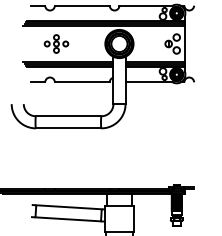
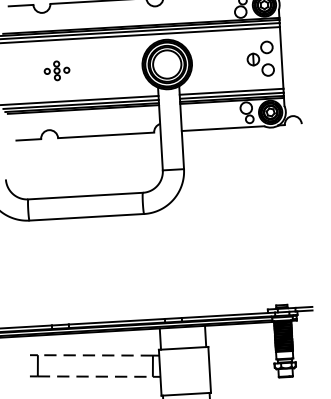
part: (56, 43) -> (57, 69), size x0.6
line: (69, 207) -> (96, 355), solid -> dashed
line: (68, 219) -> (95, 376), solid -> dashed

